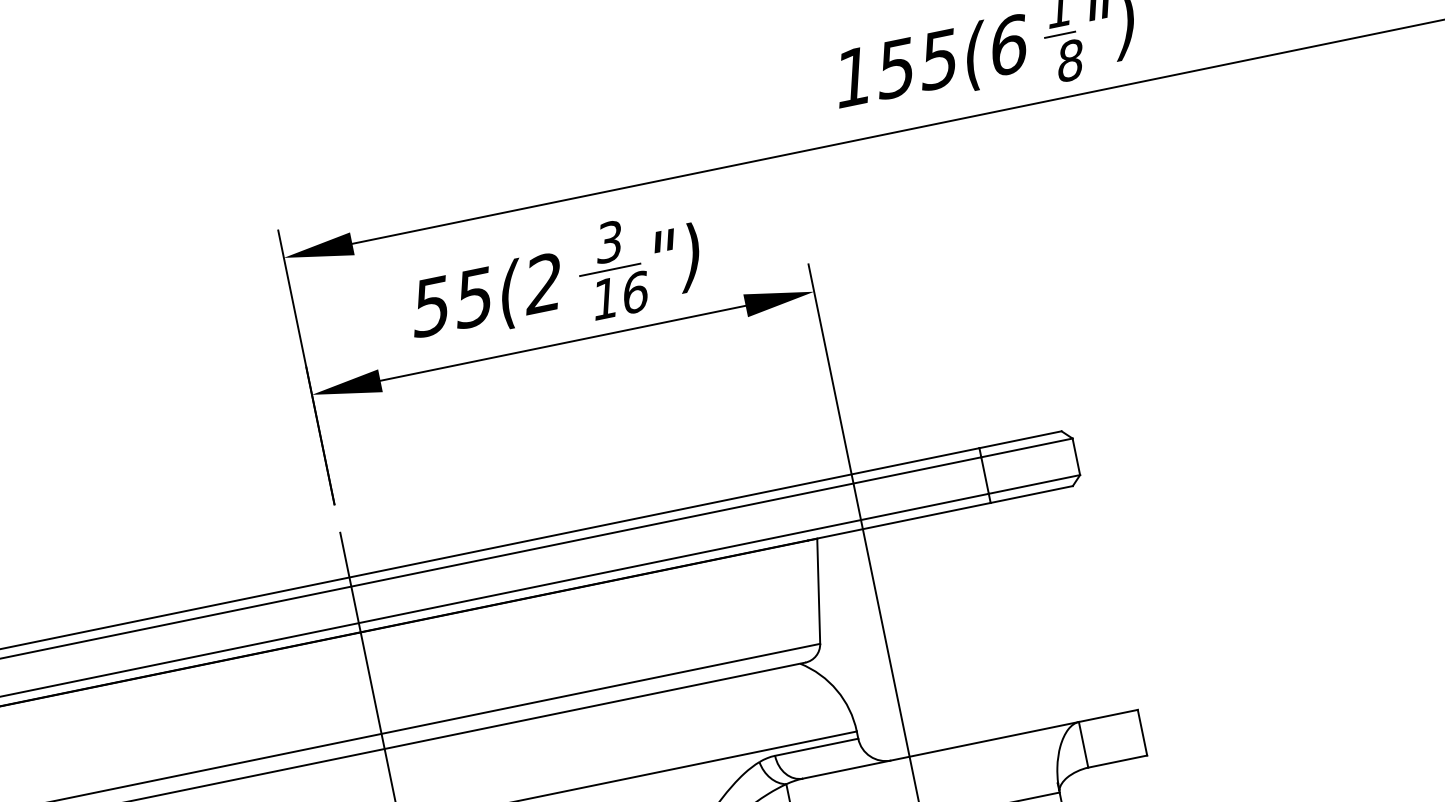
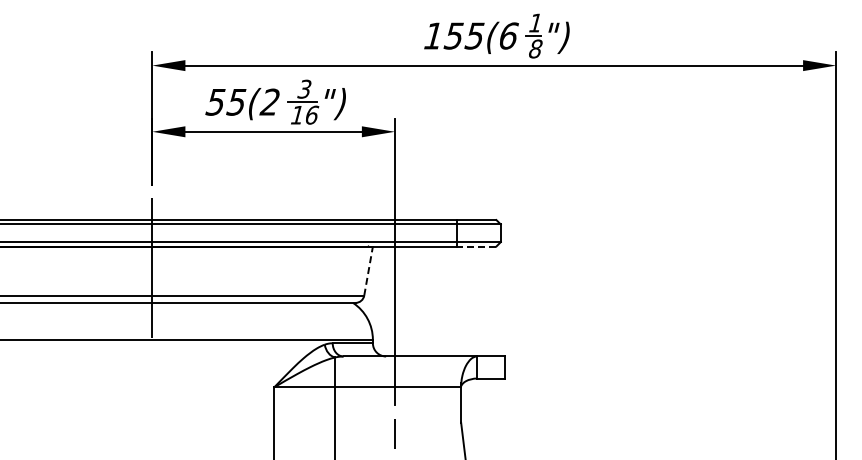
line: (1031, 494) -> (476, 246), solid -> dashed
line: (818, 592) -> (368, 271), solid -> dashed

